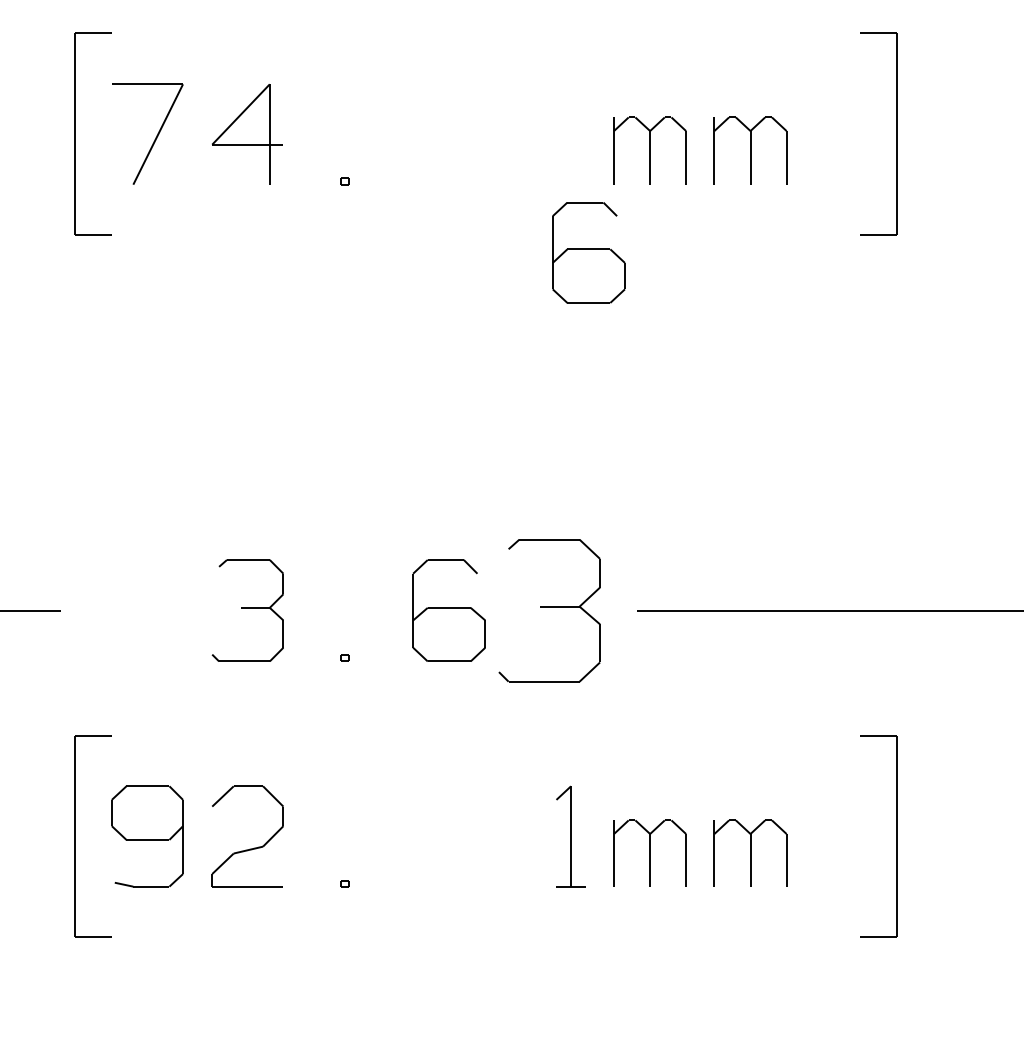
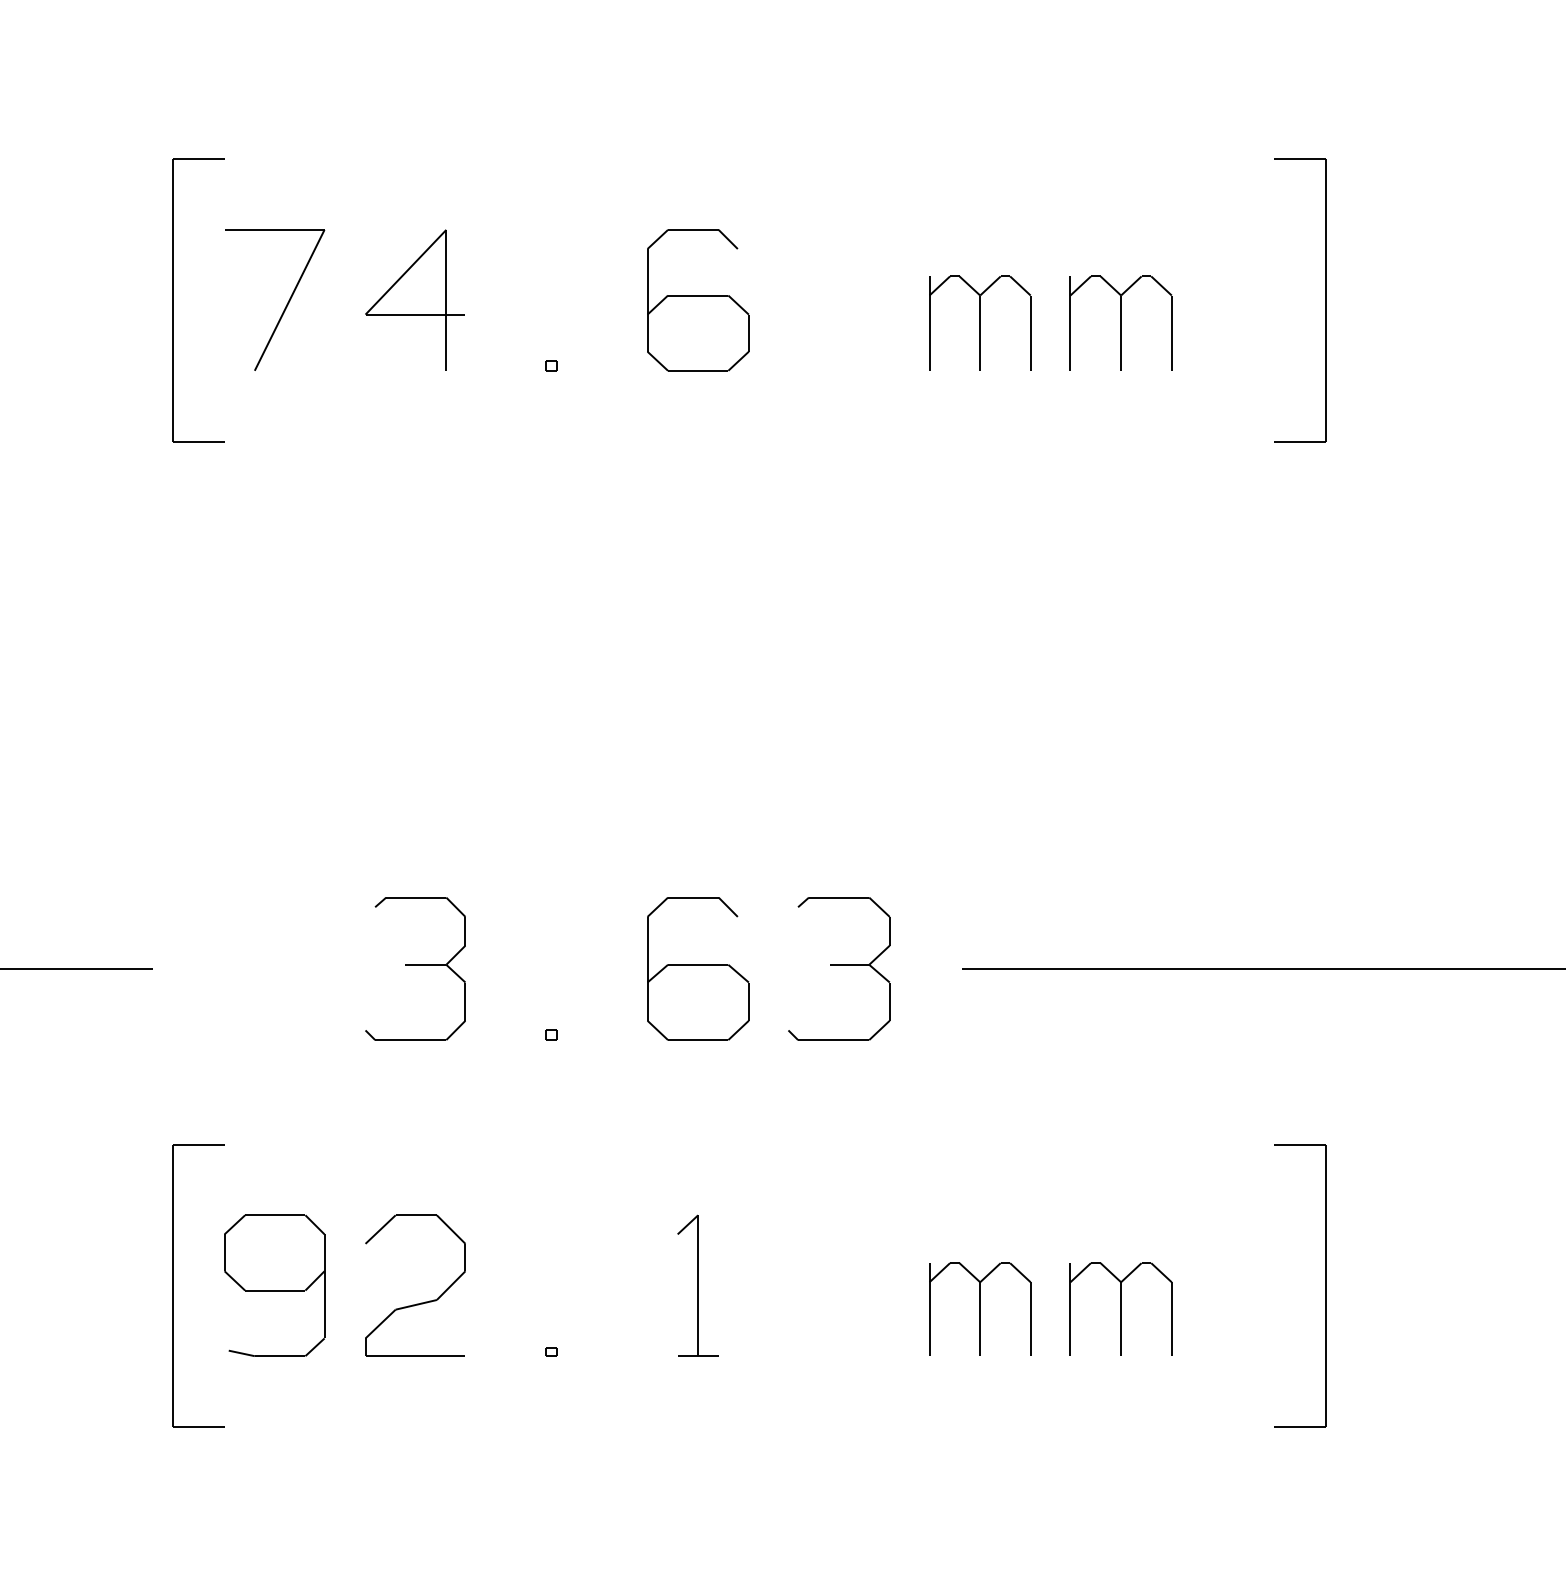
part: (589, 252) -> (698, 300), moved
part: (549, 610) -> (839, 968), size x0.71
part: (570, 836) -> (697, 1285), moved

